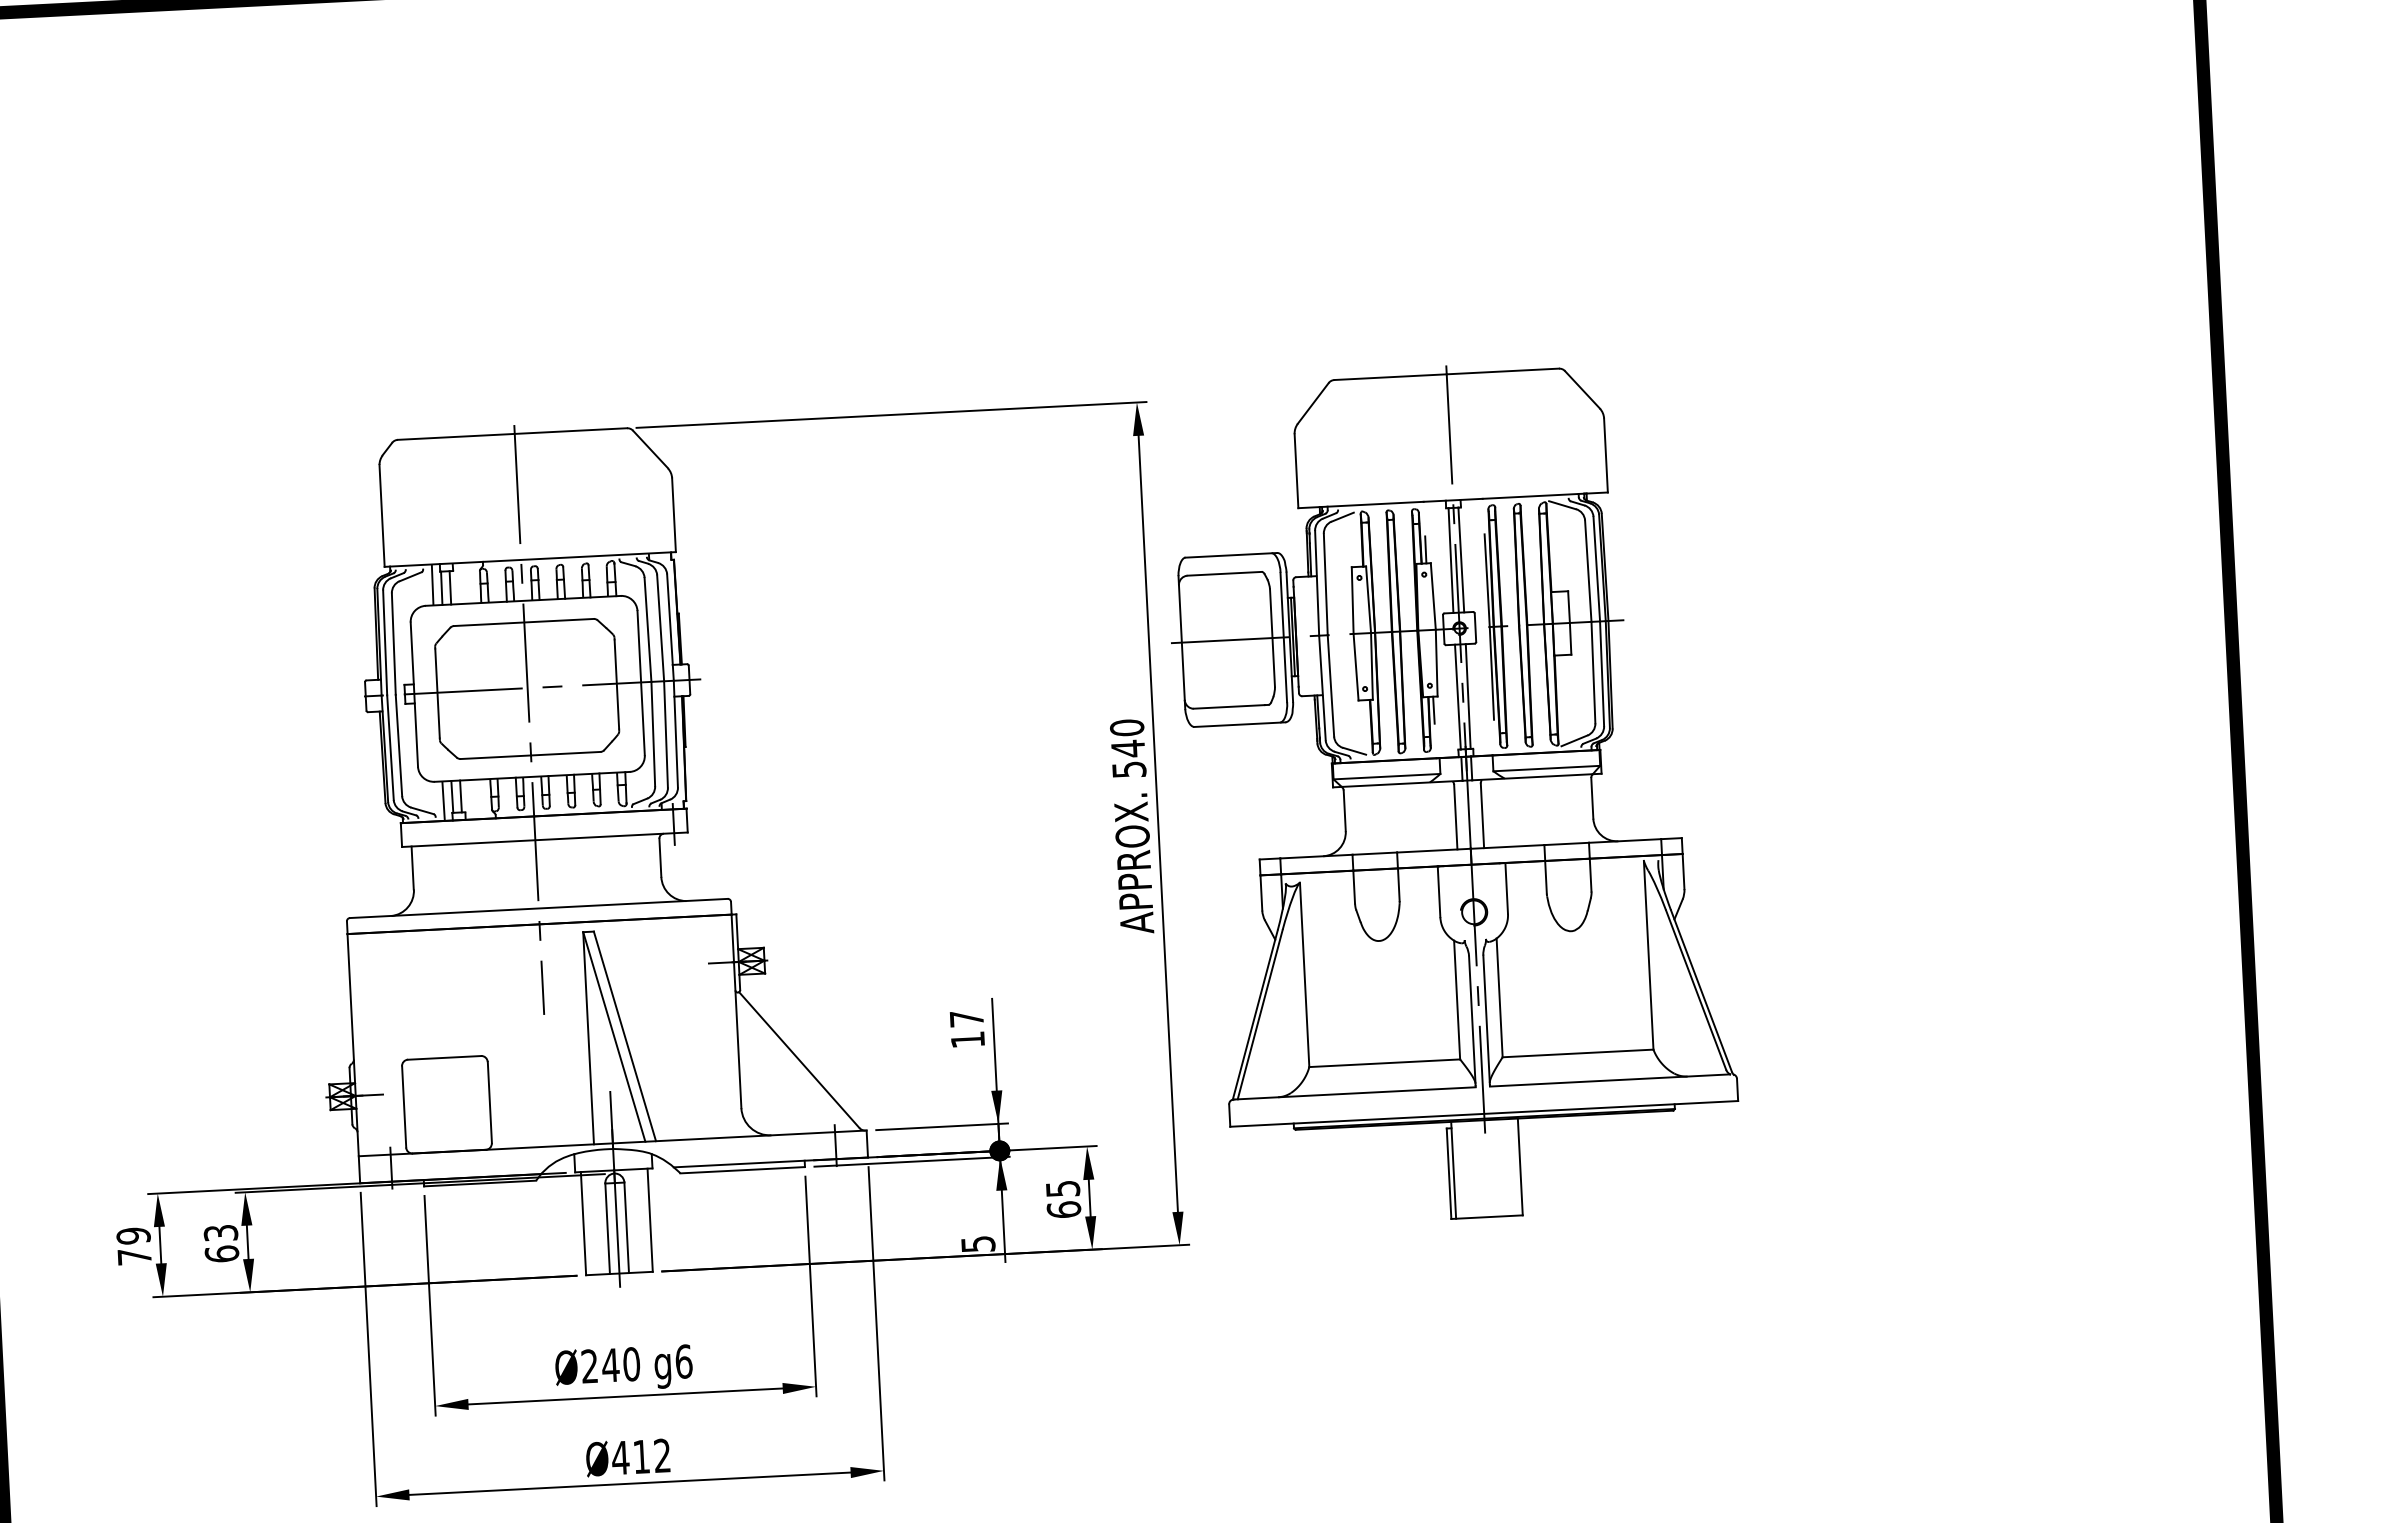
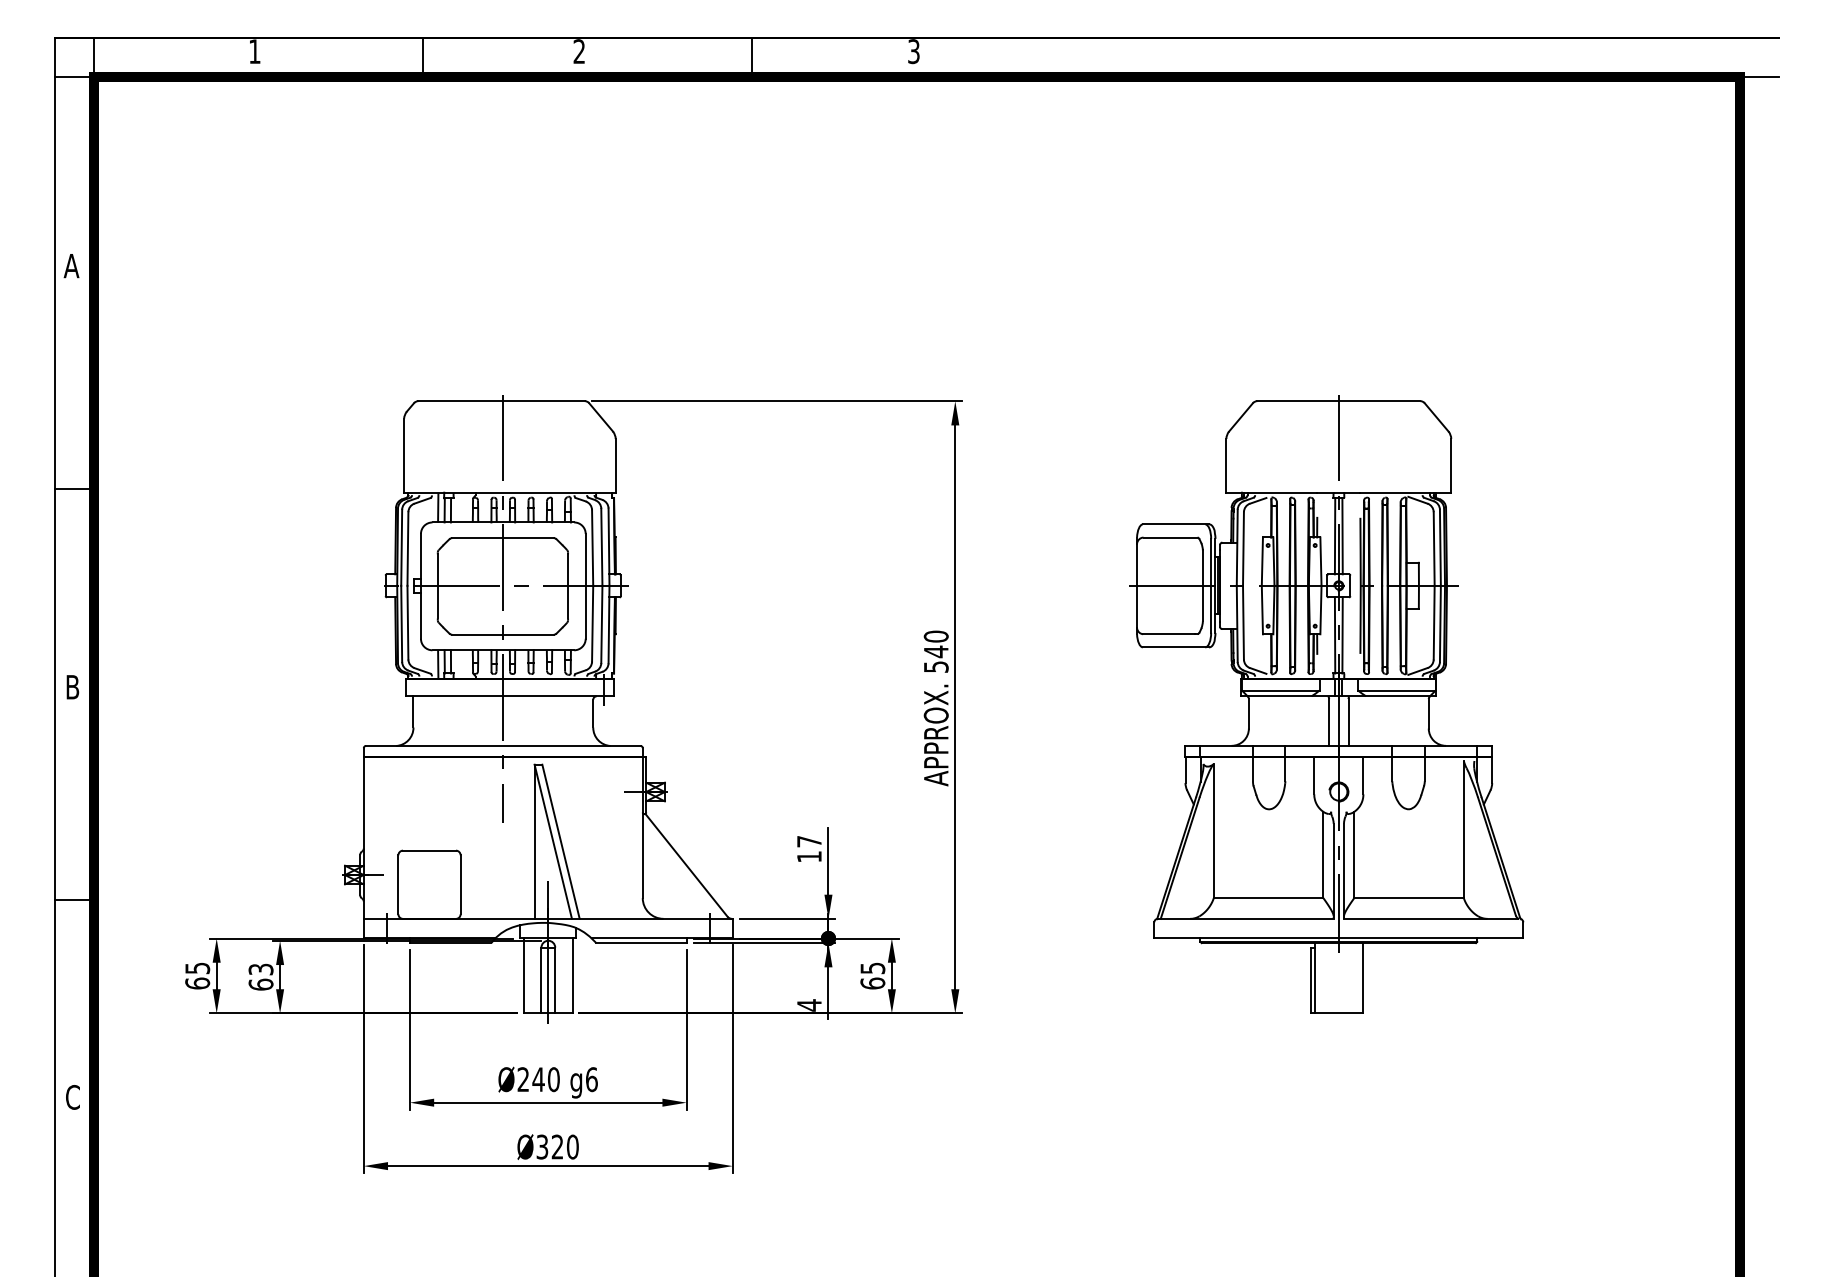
part: (1450, 792) -> (1326, 704), moved
text: (978, 1244) -> (809, 1005), 5 -> 4
text: (133, 1245) -> (197, 975), 79 -> 65
text: (641, 1456) -> (557, 1146), Ø412 -> Ø320

